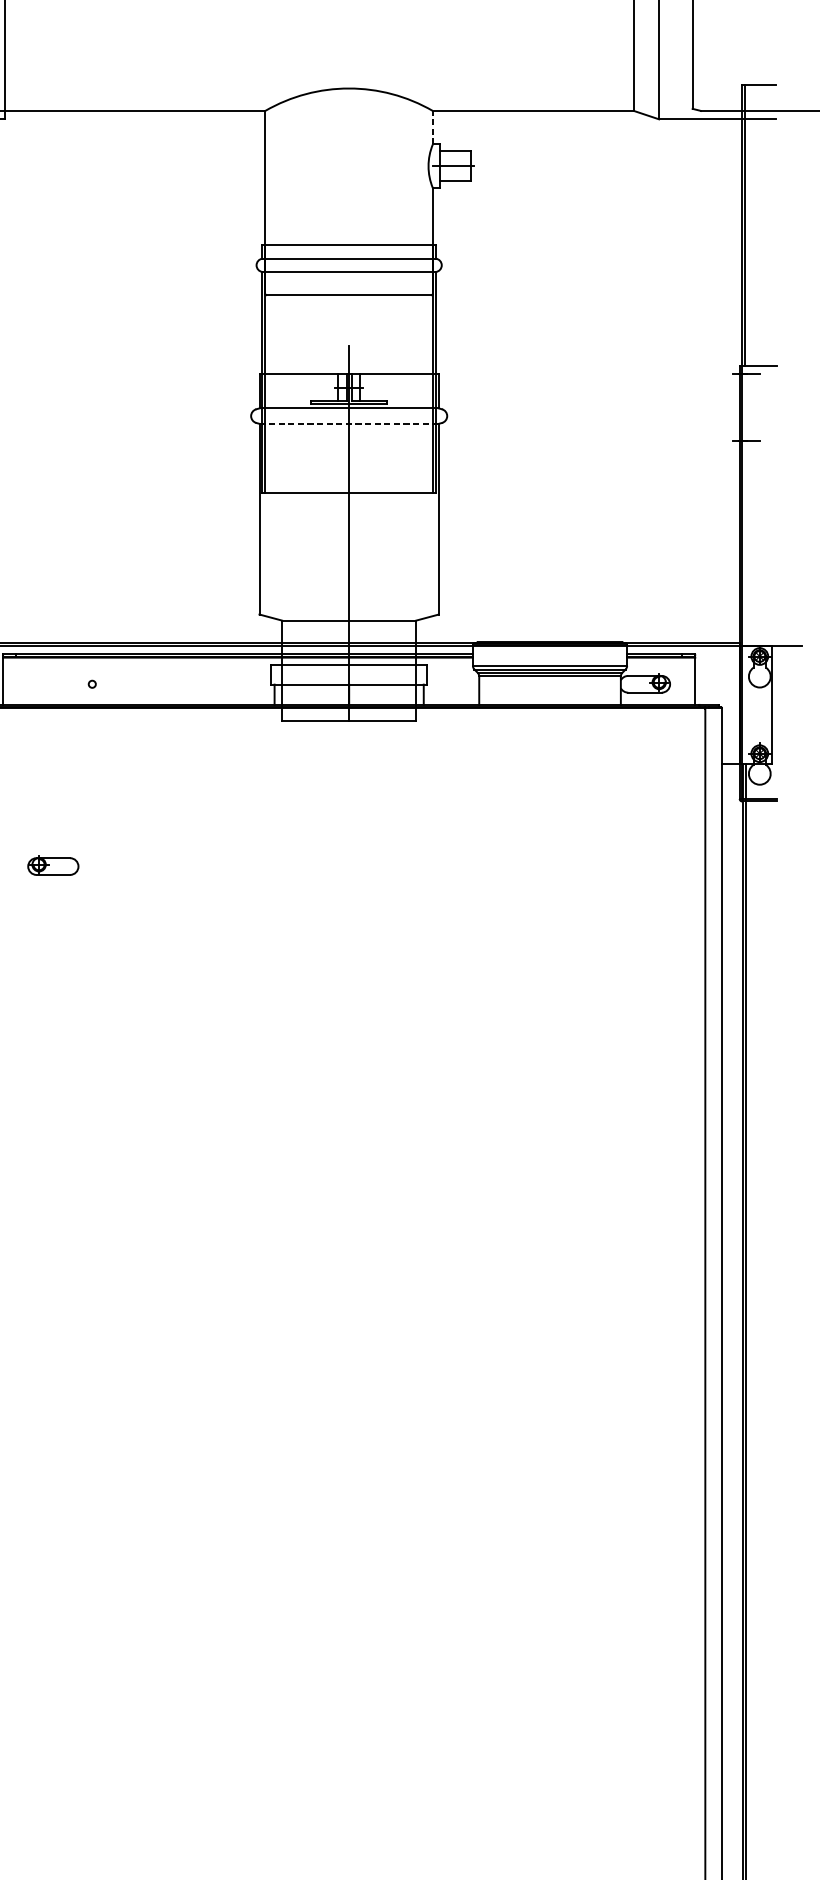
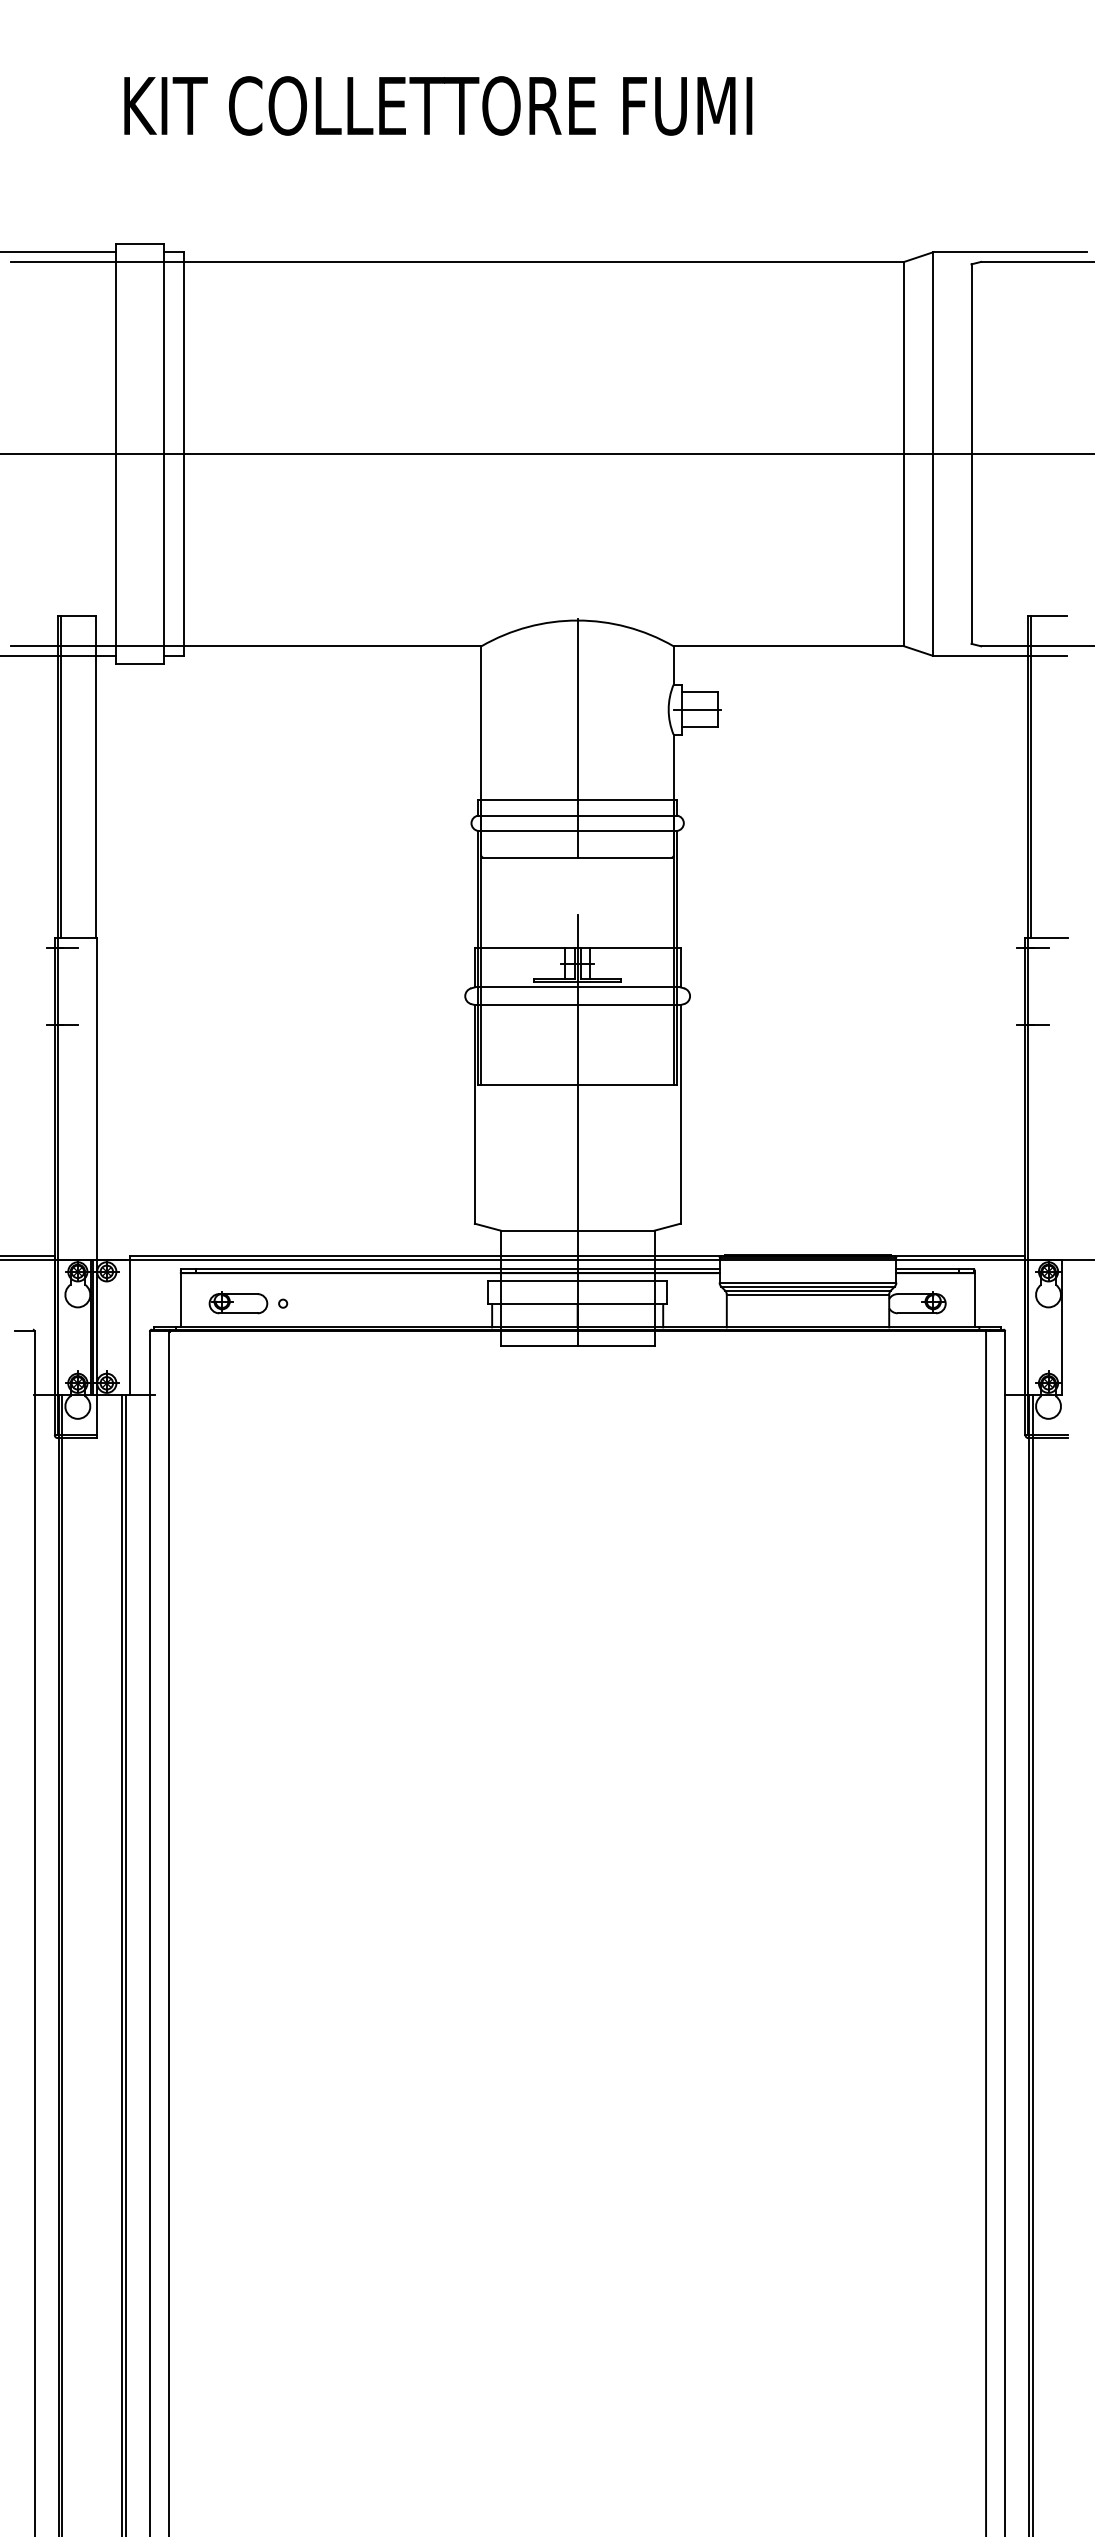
line: (432, 127) -> (673, 665), dashed -> solid
line: (349, 191) -> (577, 738), added
line: (349, 424) -> (577, 1005), dashed -> solid
part: (53, 865) -> (238, 1302), moved

